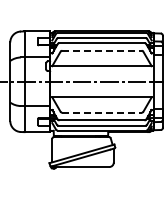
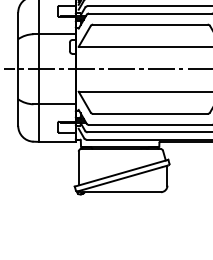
line: (101, 50) -> (149, 24), dashed -> solid
line: (101, 112) -> (149, 113), dashed -> solid

